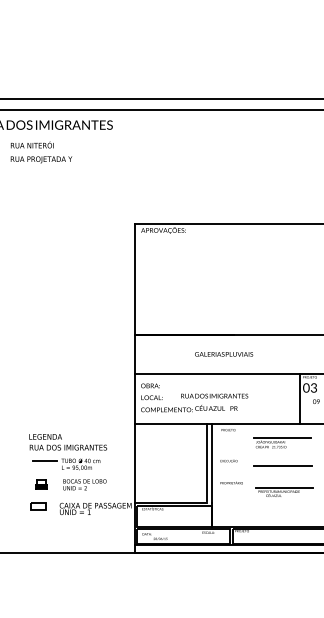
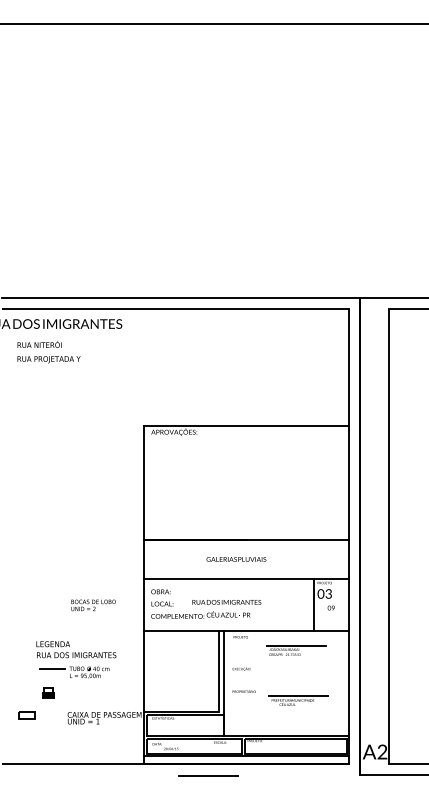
line: (282, 465) -> (208, 775), moved
text: (84, 484) -> (93, 605), moved
part: (38, 506) -> (26, 715), moved

